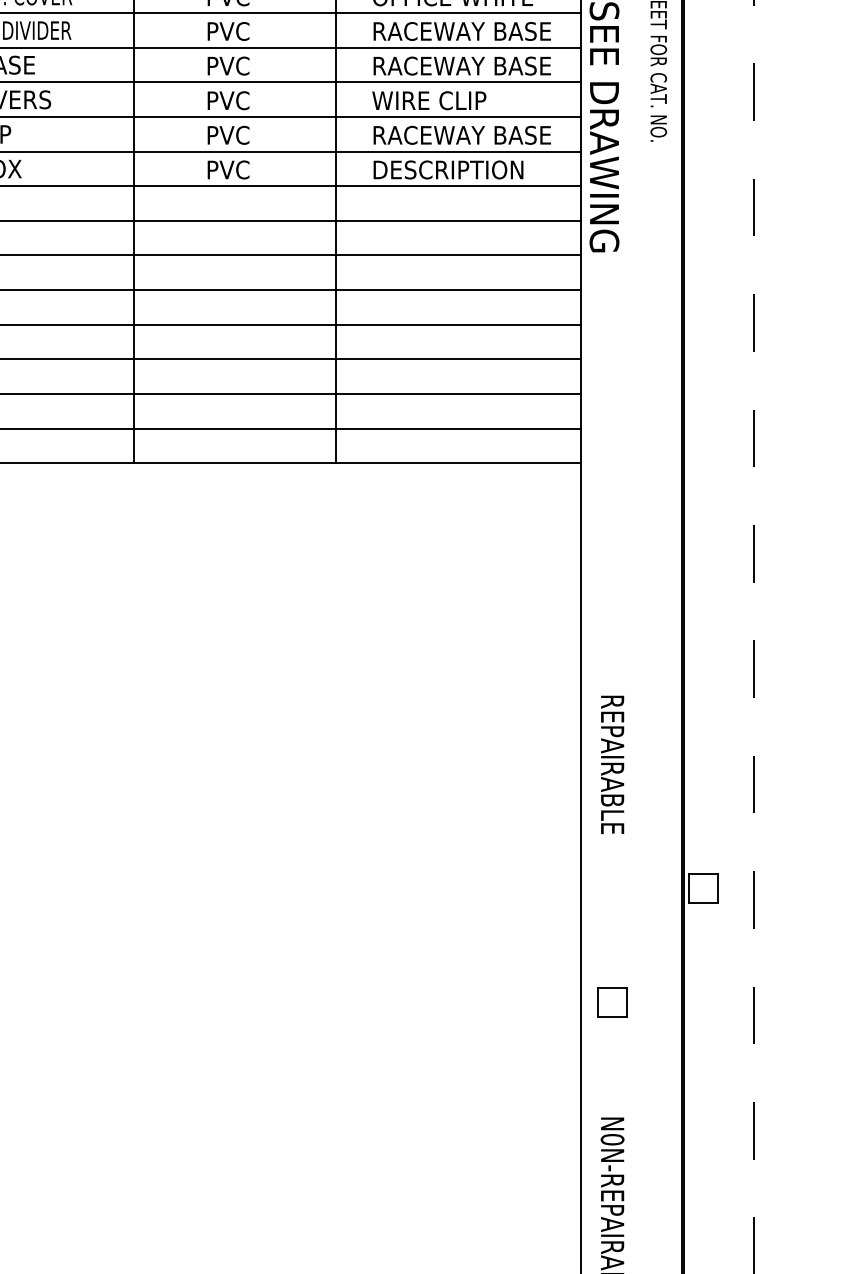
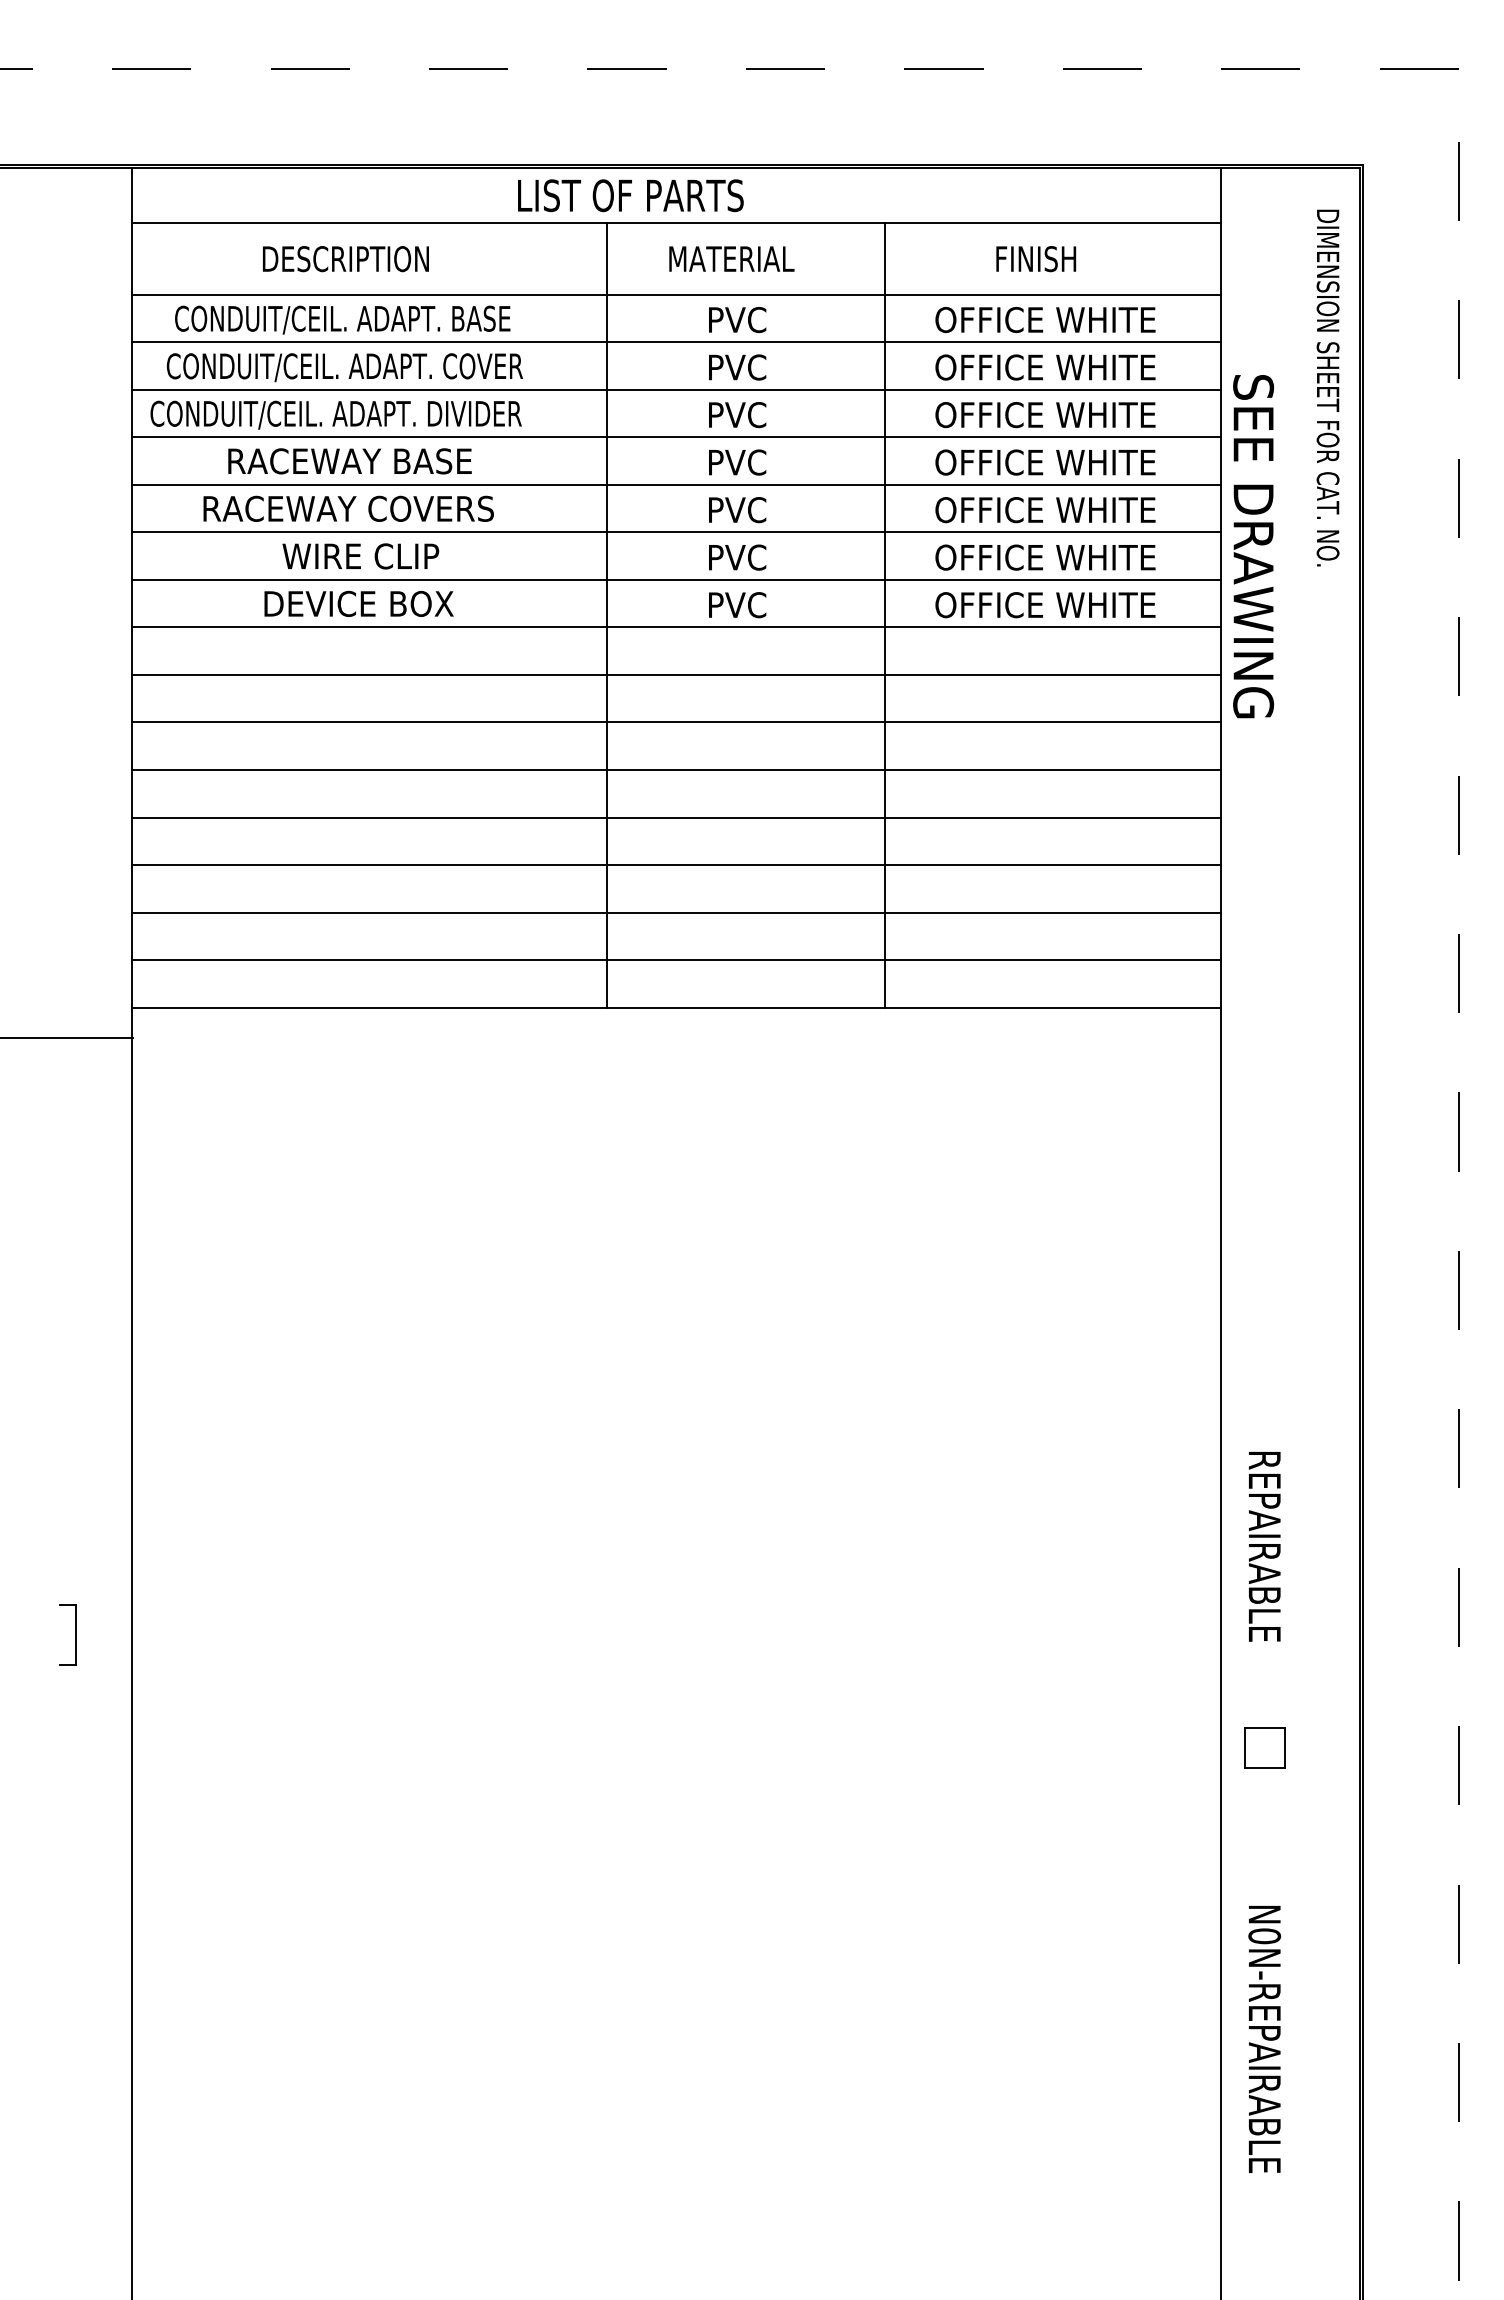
text: (461, 31) -> (1057, 415), RACEWAY BASE -> OFFICE WHITE
text: (461, 66) -> (1057, 462), RACEWAY BASE -> OFFICE WHITE
text: (452, 101) -> (1044, 510), WIRE CLIP -> OFFICE WHITE
text: (461, 135) -> (1057, 557), RACEWAY BASE -> OFFICE WHITE
text: (452, 170) -> (1045, 605), DESCRIPTION -> OFFICE WHITE
text: (612, 764) -> (1264, 1546), moved
part: (703, 887) -> (1389, 1590), removed

